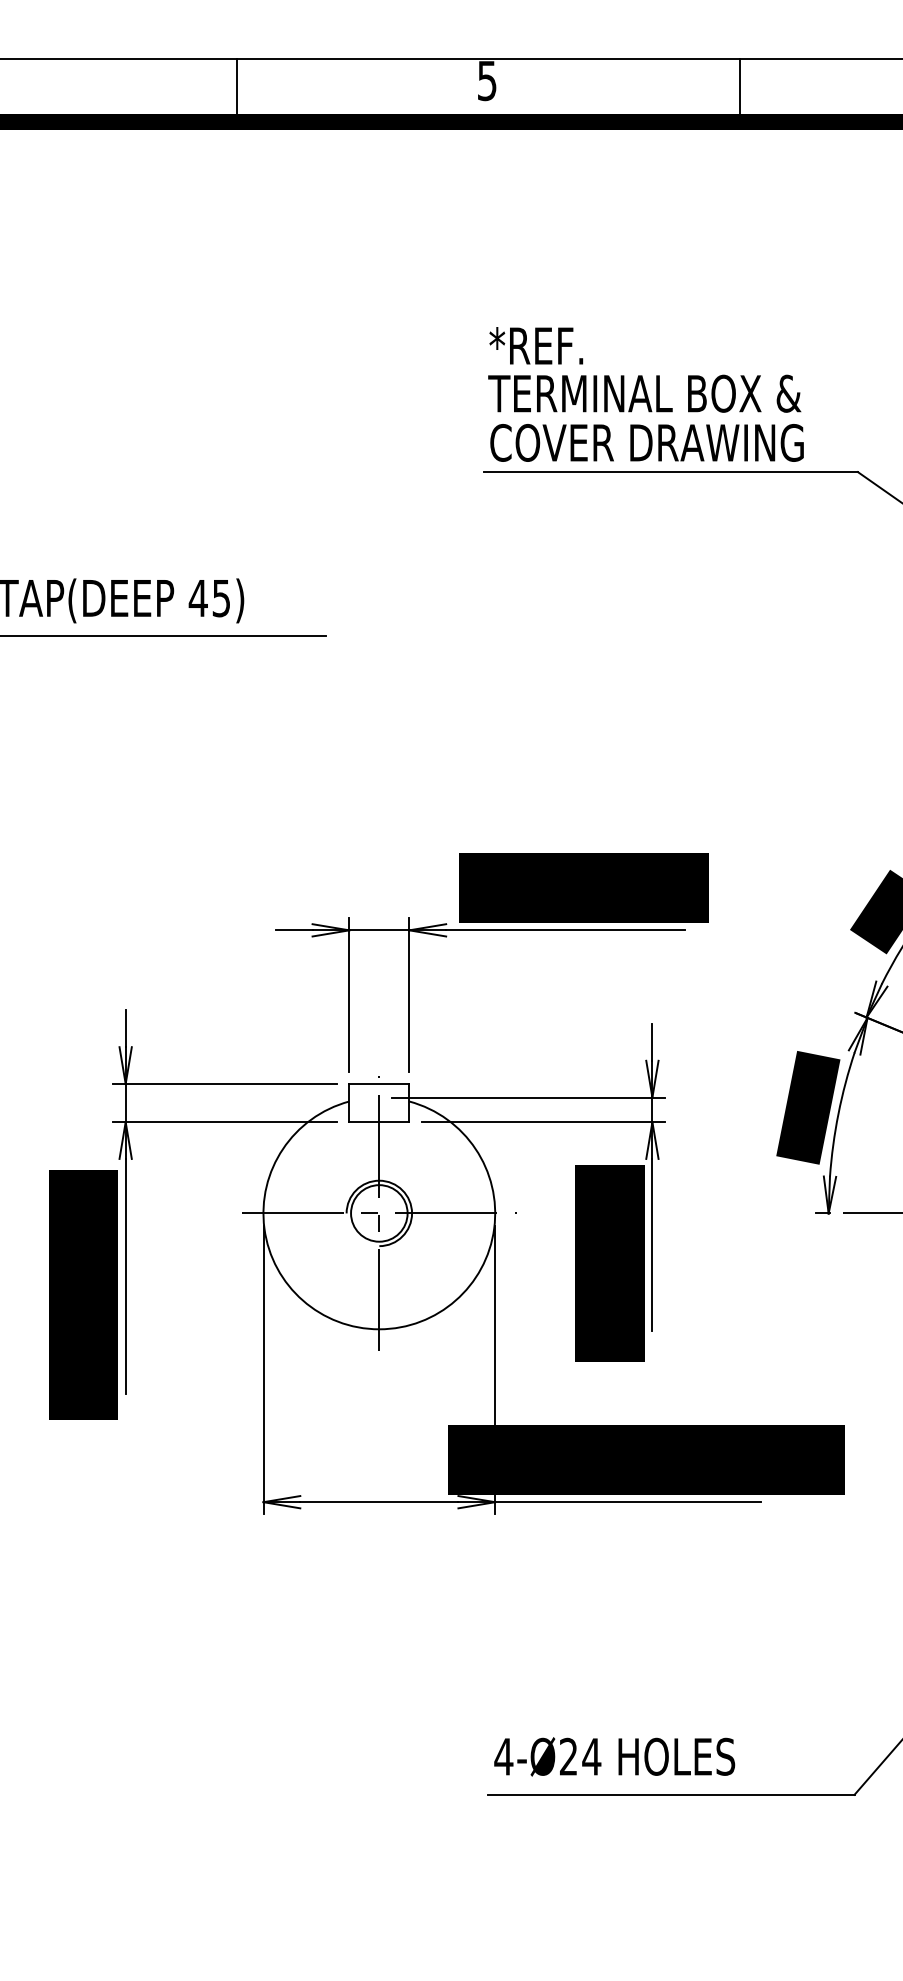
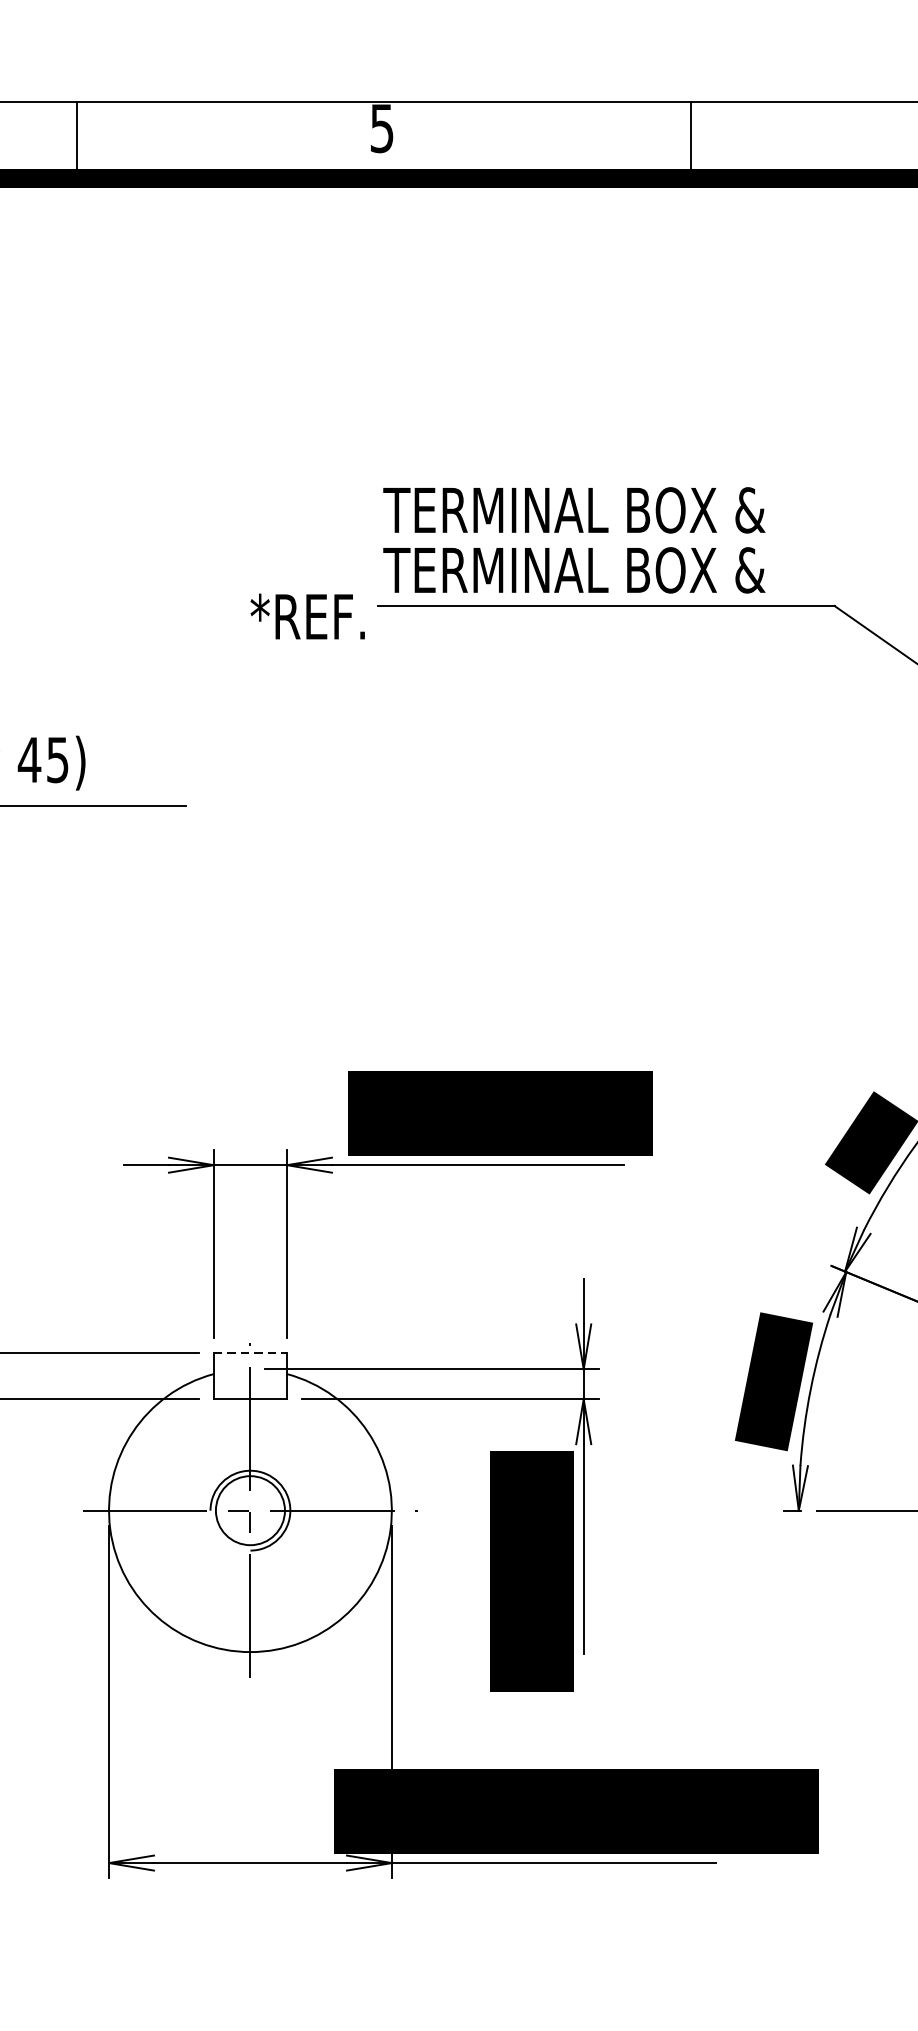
text: (536, 345) -> (308, 616), moved
text: (645, 442) -> (575, 569), COVER DRAWING -> TERMINAL BOX &
line: (379, 1083) -> (250, 1352), solid -> dashed

